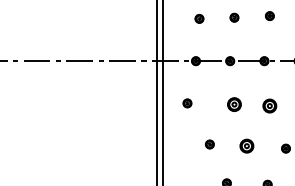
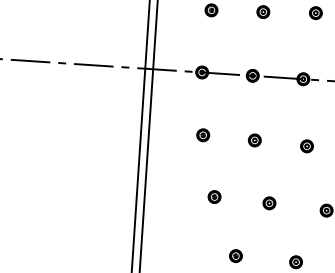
part: (187, 103) -> (203, 135), moved
part: (234, 104) -> (254, 140), size x0.62
part: (269, 106) -> (306, 146), size x0.62
part: (247, 146) -> (269, 203), size x0.62

